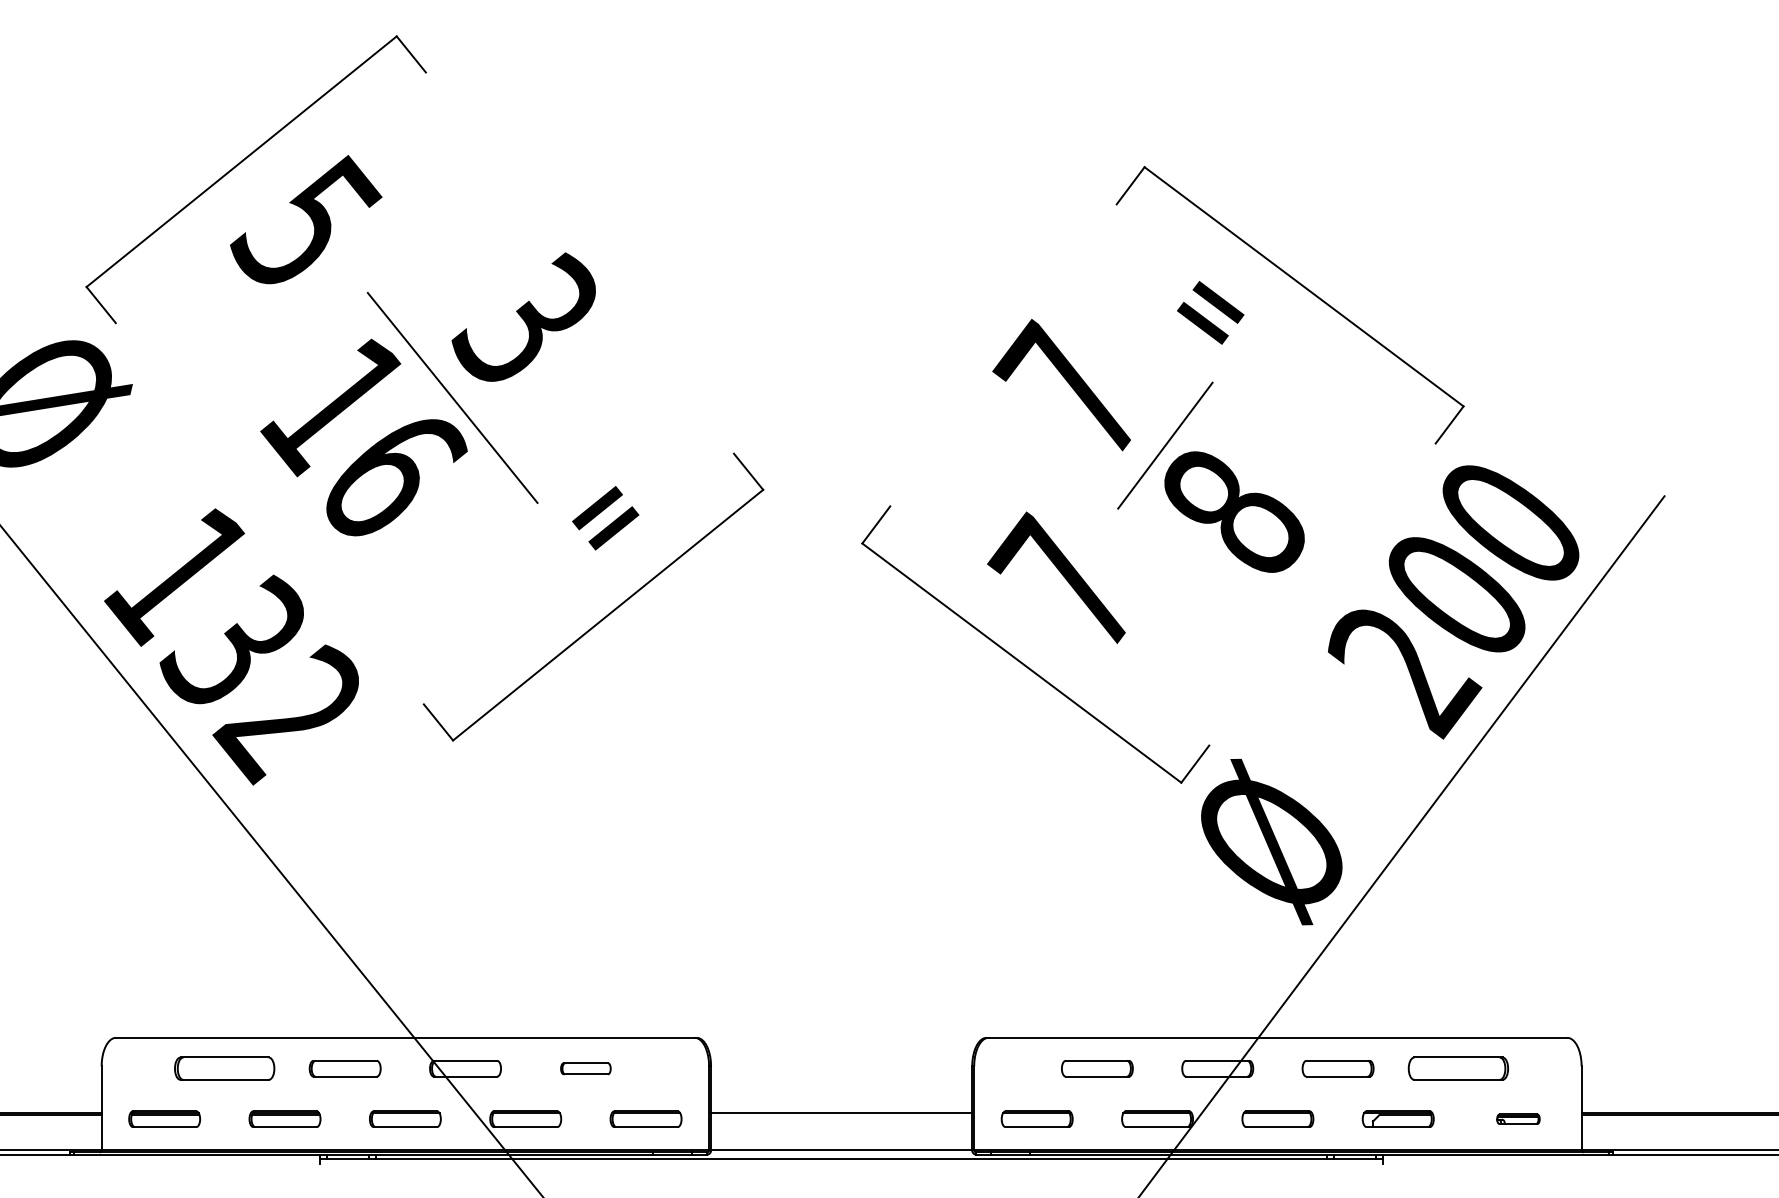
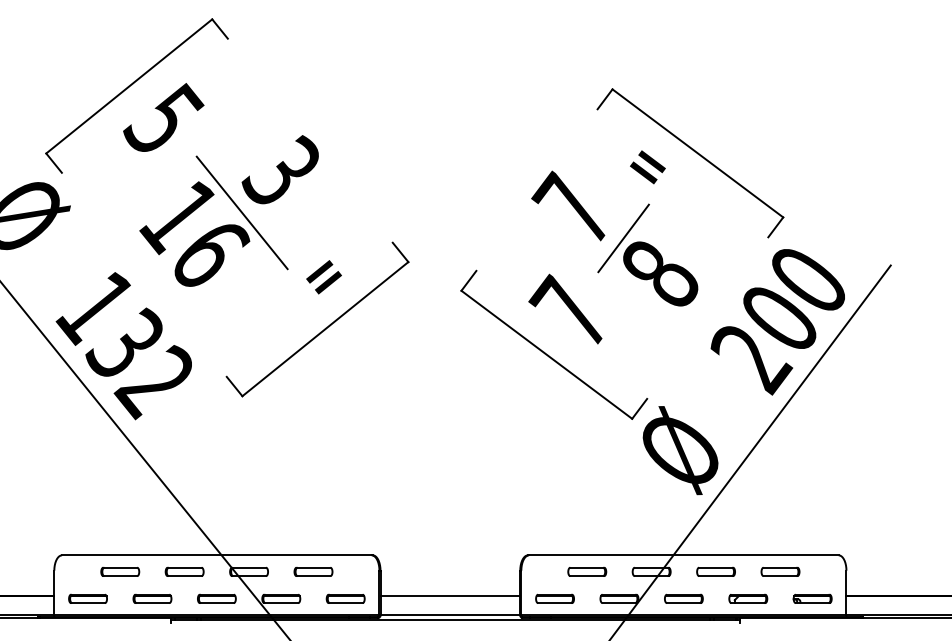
part: (225, 1067) -> (120, 571), size x0.71
part: (585, 1067) -> (313, 571), size x1.43
part: (1458, 1067) -> (780, 571), size x0.71
part: (1518, 1118) -> (812, 598), size x1.67

